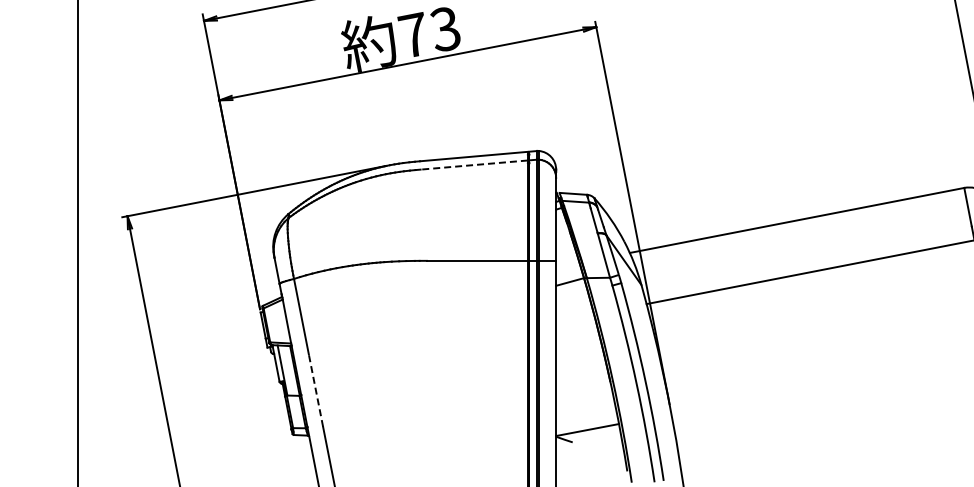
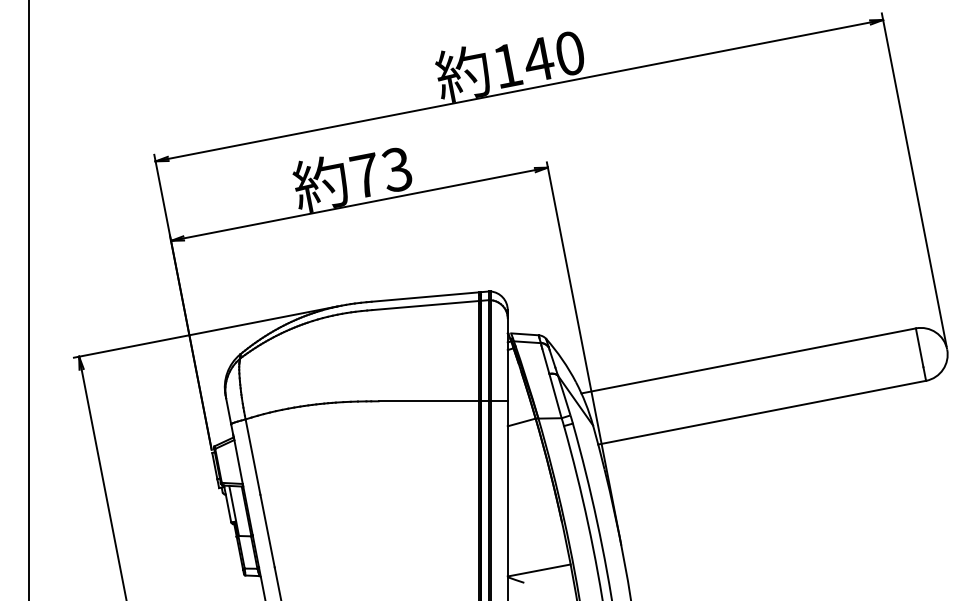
line: (473, 165) -> (425, 305), dashed -> solid
line: (315, 391) -> (267, 531), dashed -> solid

